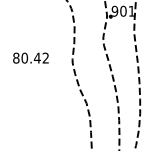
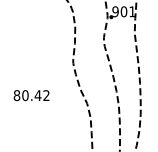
text: (30, 58) -> (31, 95), moved

